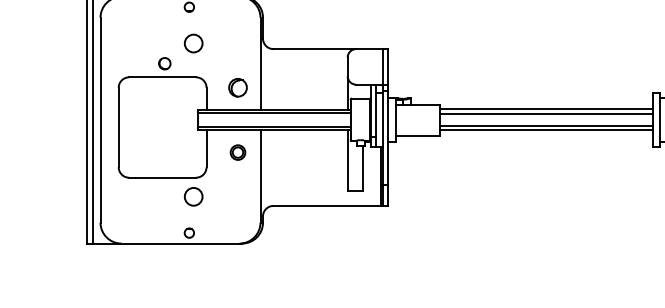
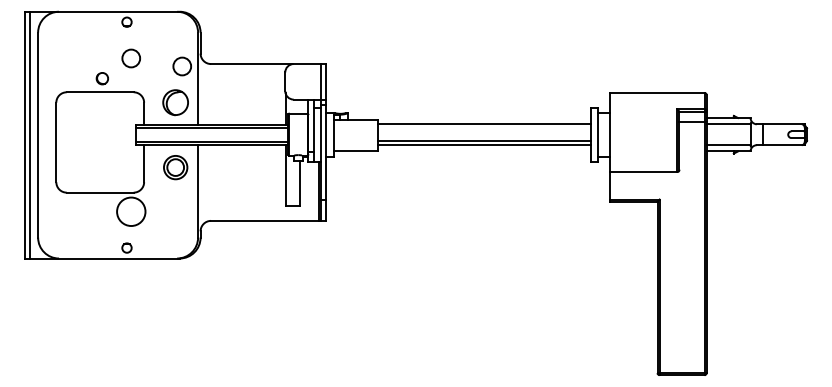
circle: (243, 51) -> (181, 66), added
part: (237, 87) -> (175, 102), size x1.4
line: (545, 113) -> (483, 128), removed
part: (237, 152) -> (175, 167), size x1.6
circle: (193, 196) -> (131, 211), size x1.6

